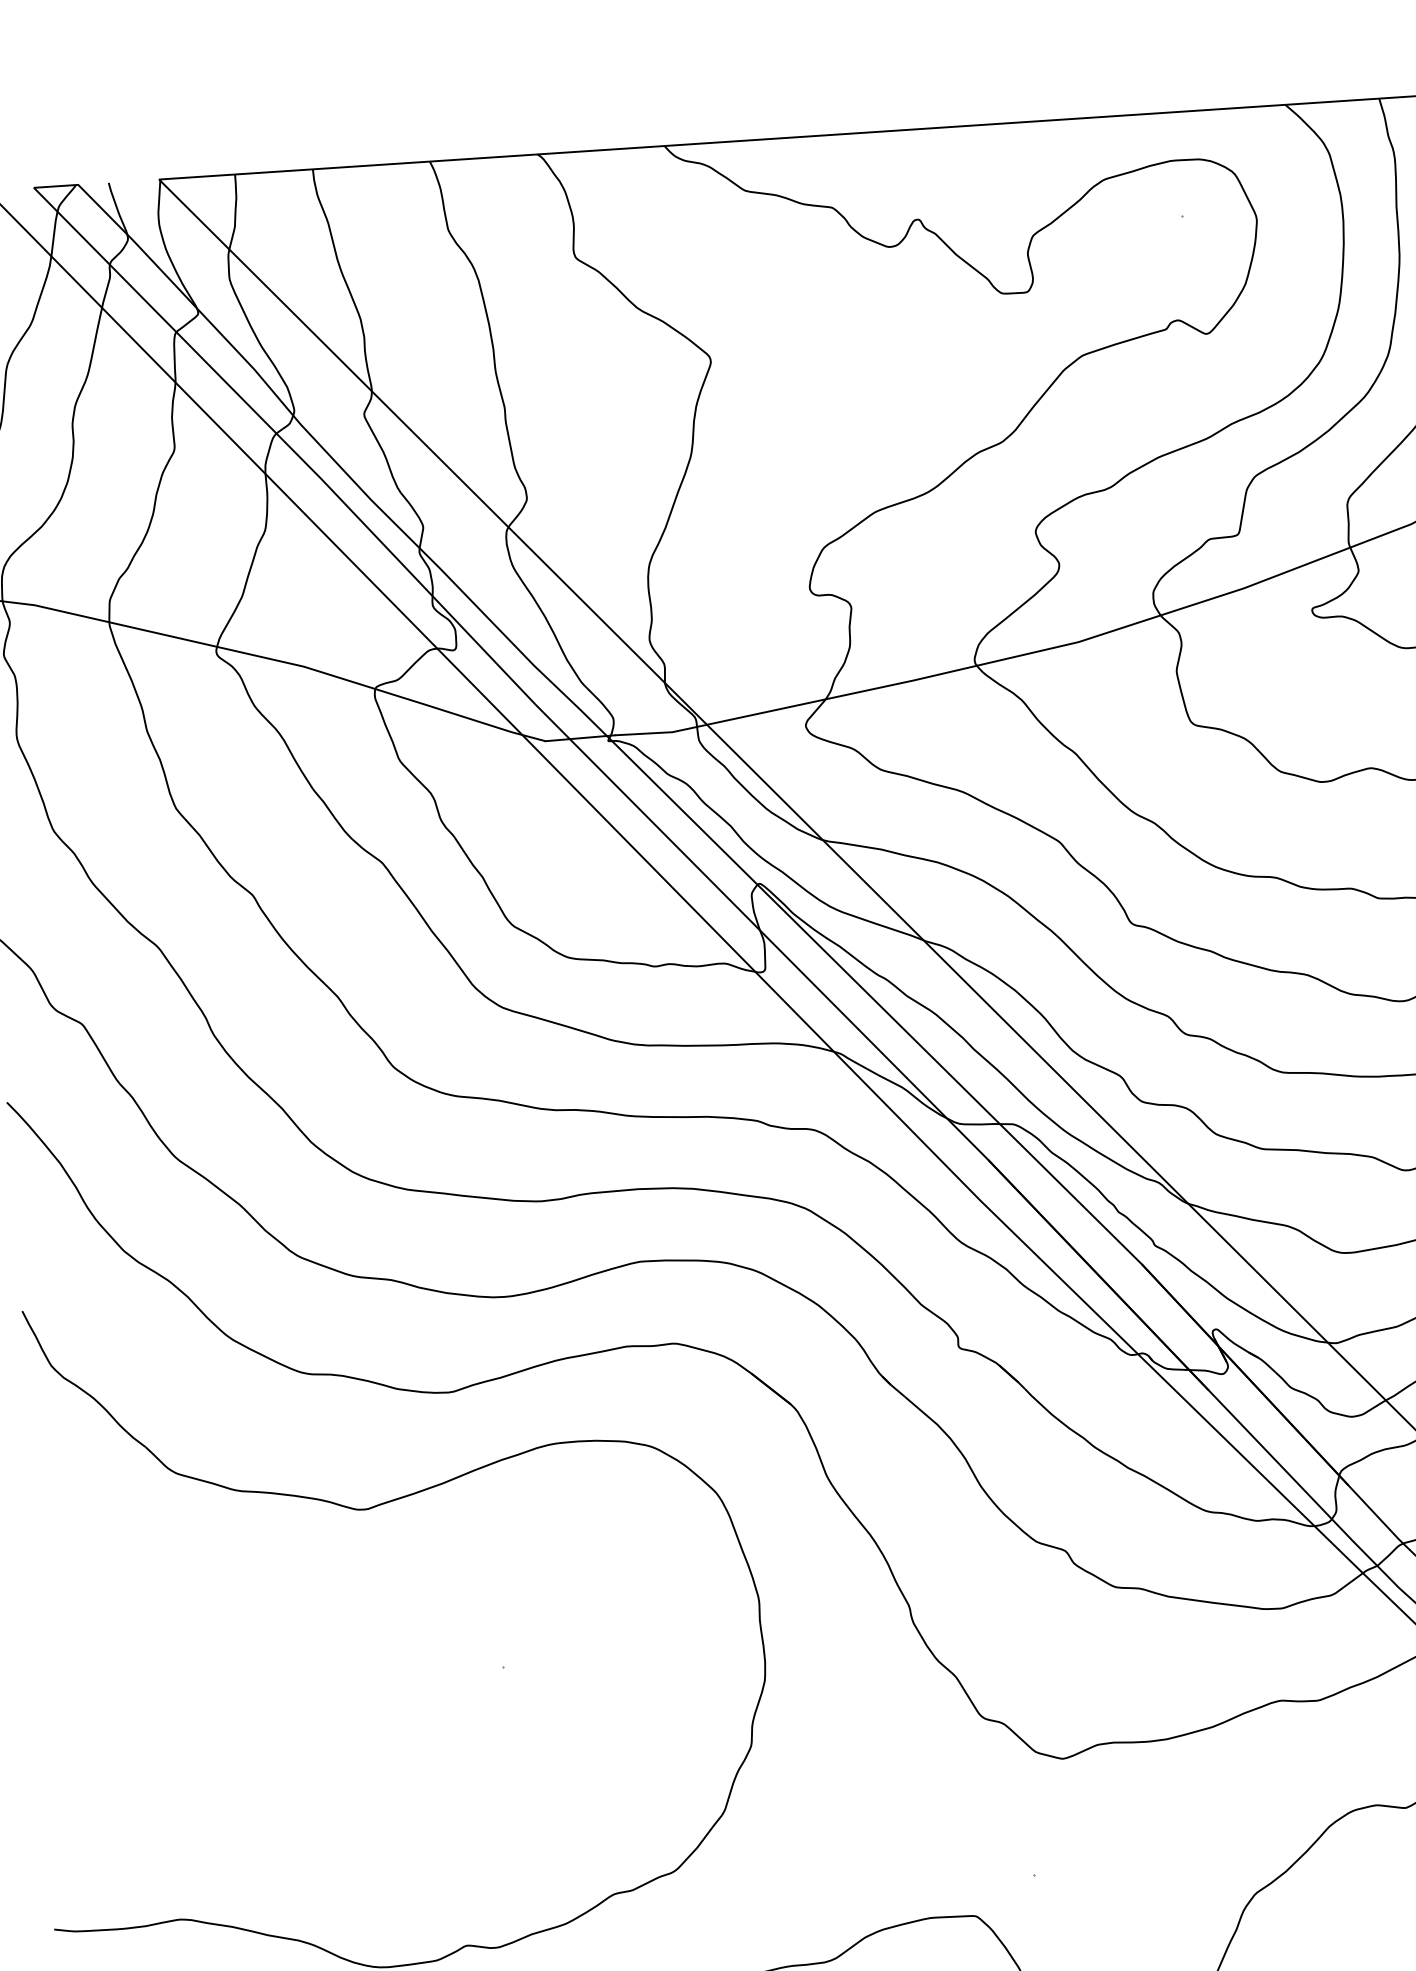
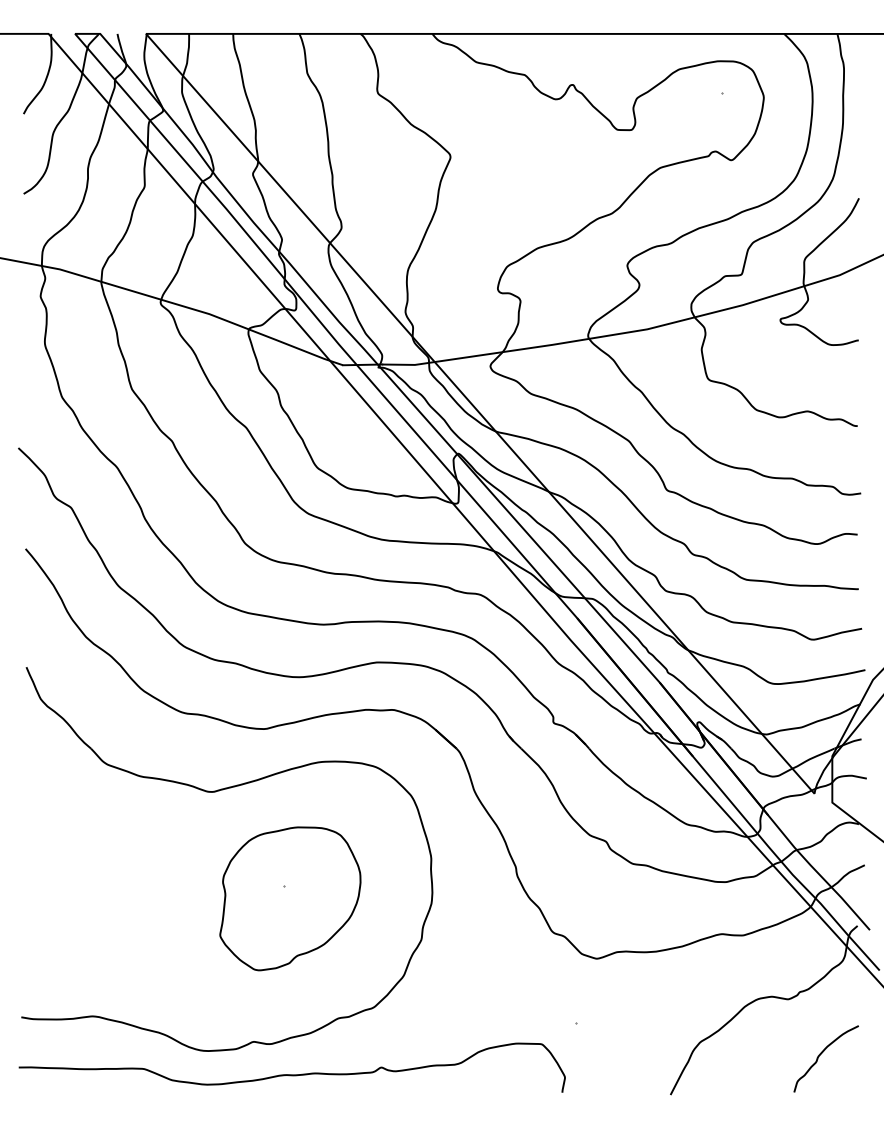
part: (515, 1688) -> (290, 898), added

